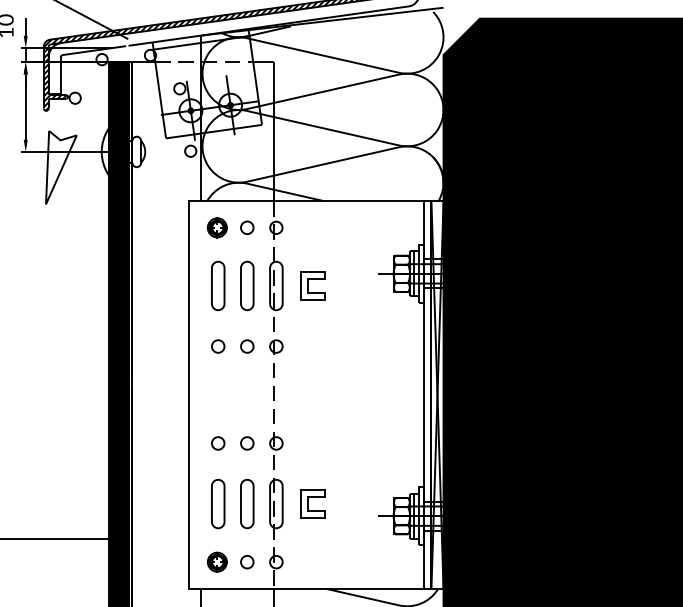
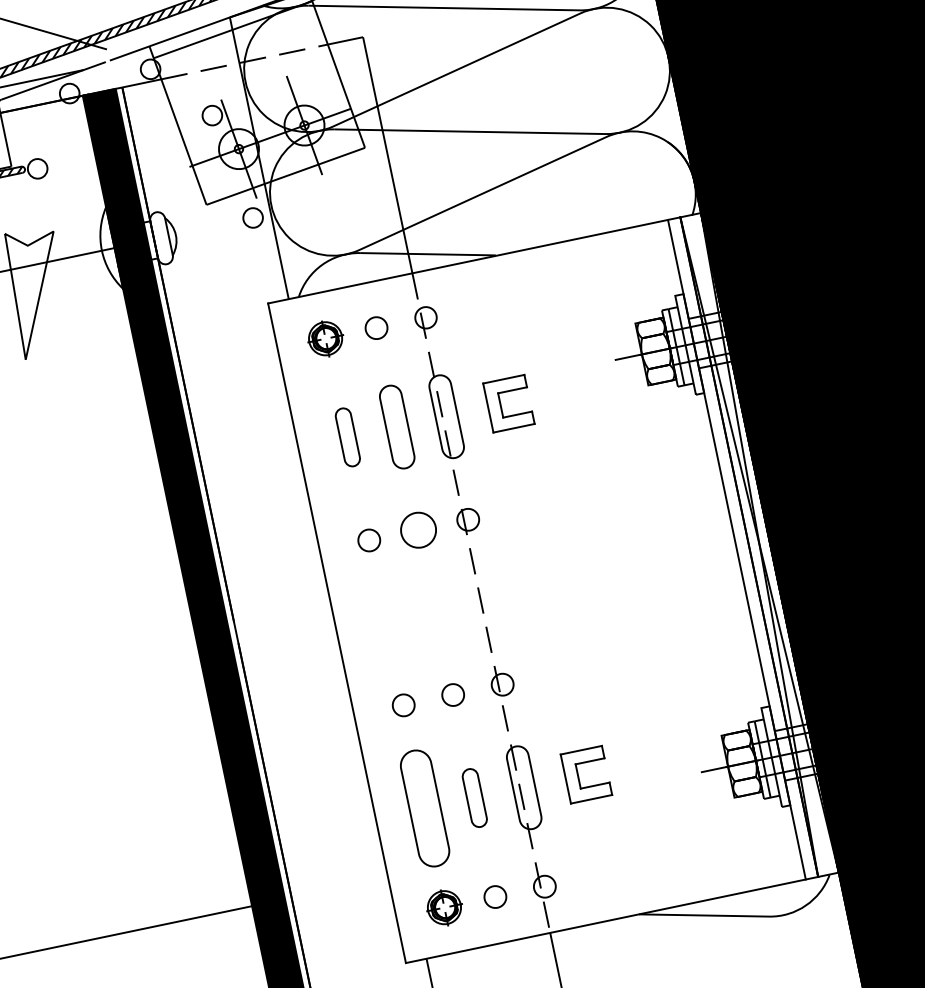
part: (218, 285) -> (348, 436), size x0.7
circle: (247, 346) -> (419, 529), size x1.6
part: (218, 503) -> (425, 807), size x1.4
part: (247, 503) -> (474, 797), size x0.7

